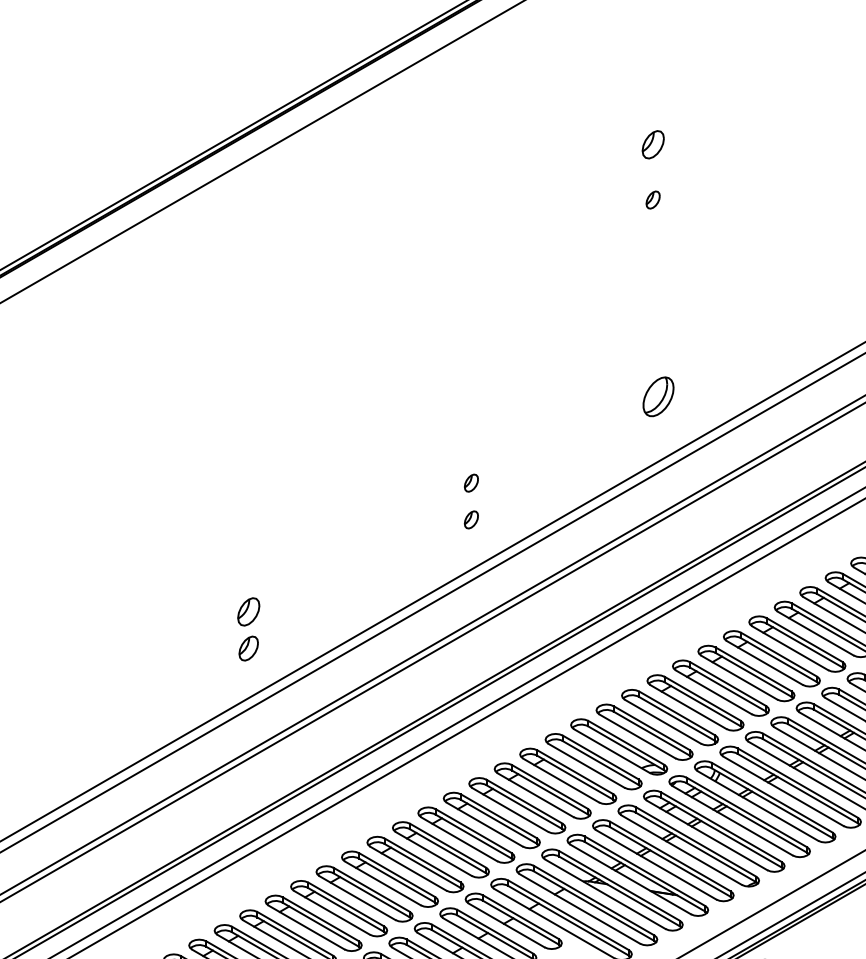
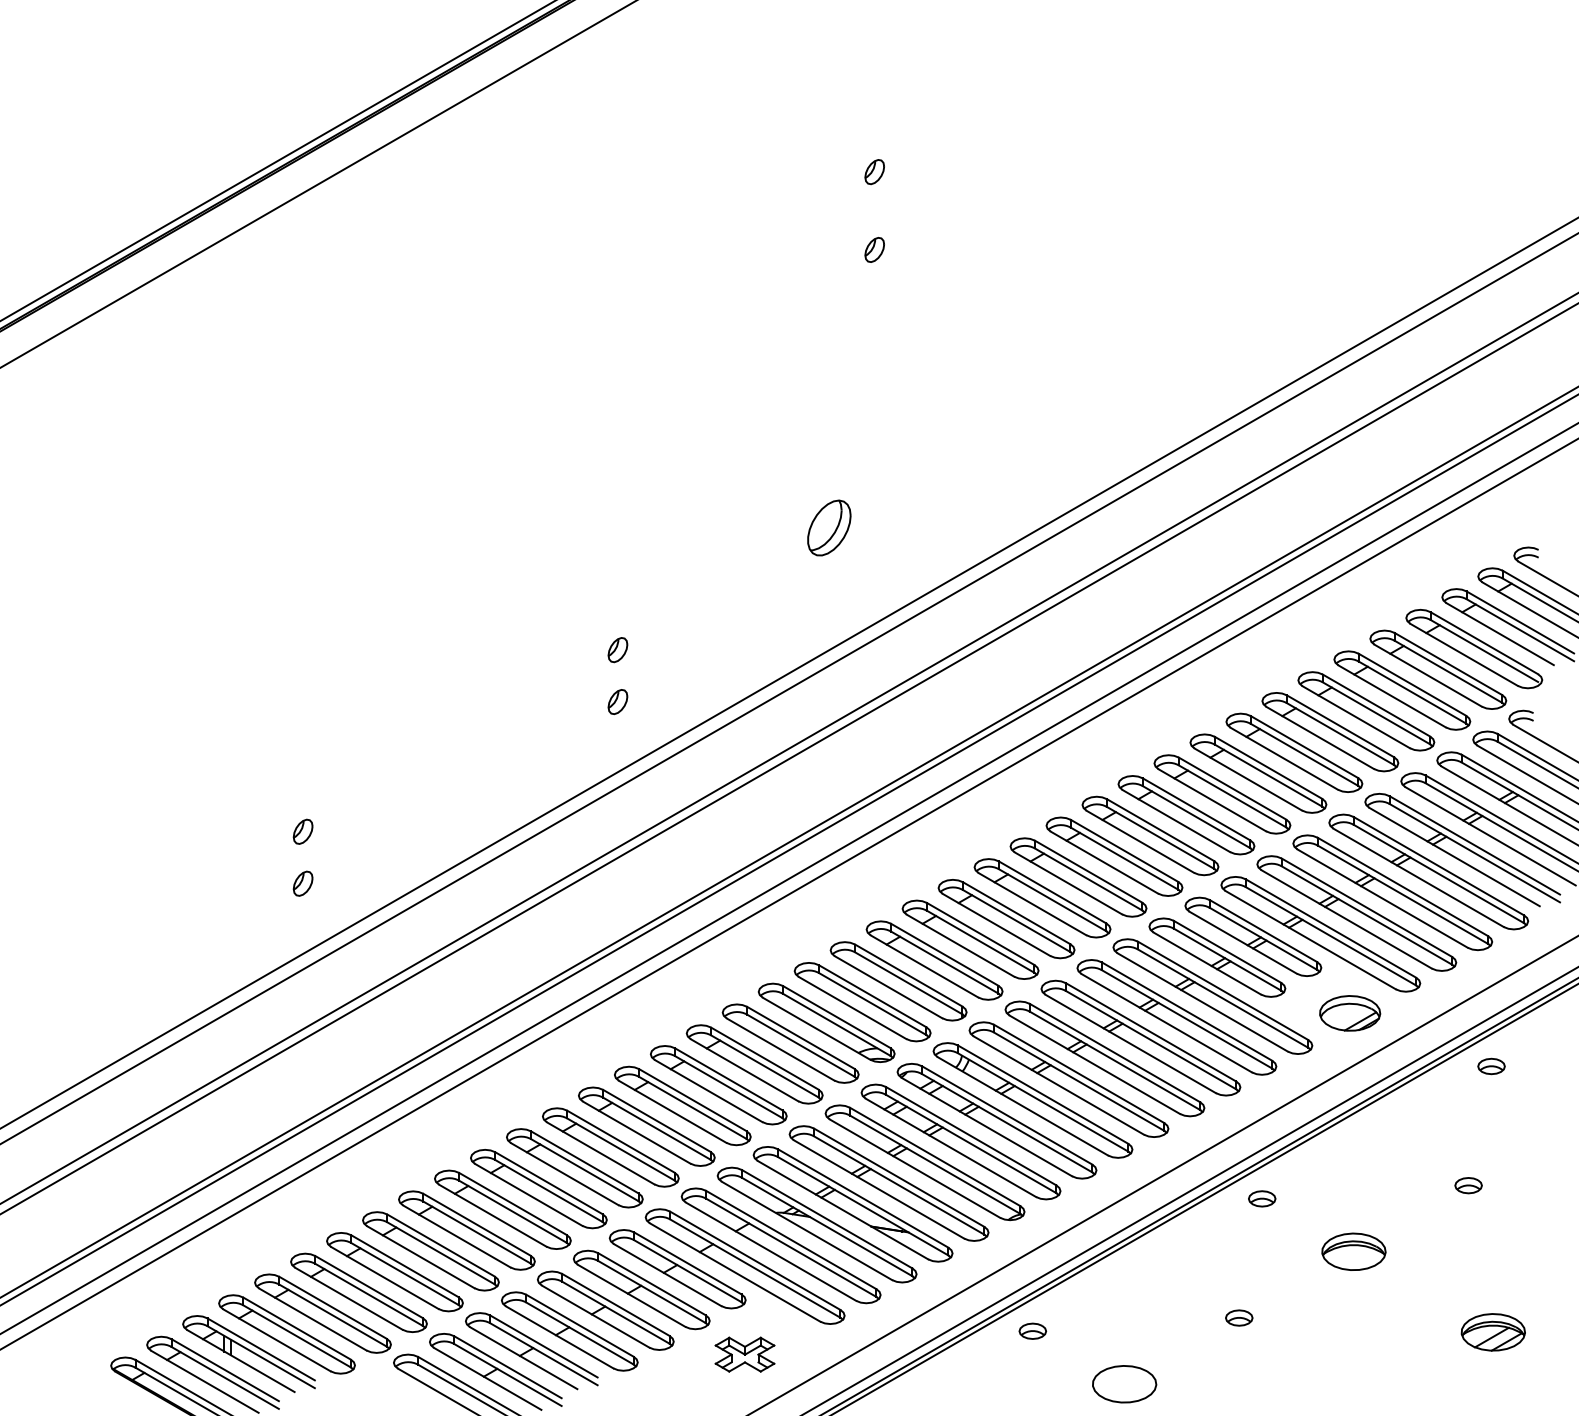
part: (652, 145) -> (874, 172), size x0.62
part: (658, 396) -> (829, 527), moved
part: (248, 611) -> (302, 831), size x0.62
part: (248, 648) -> (302, 883), size x0.71

